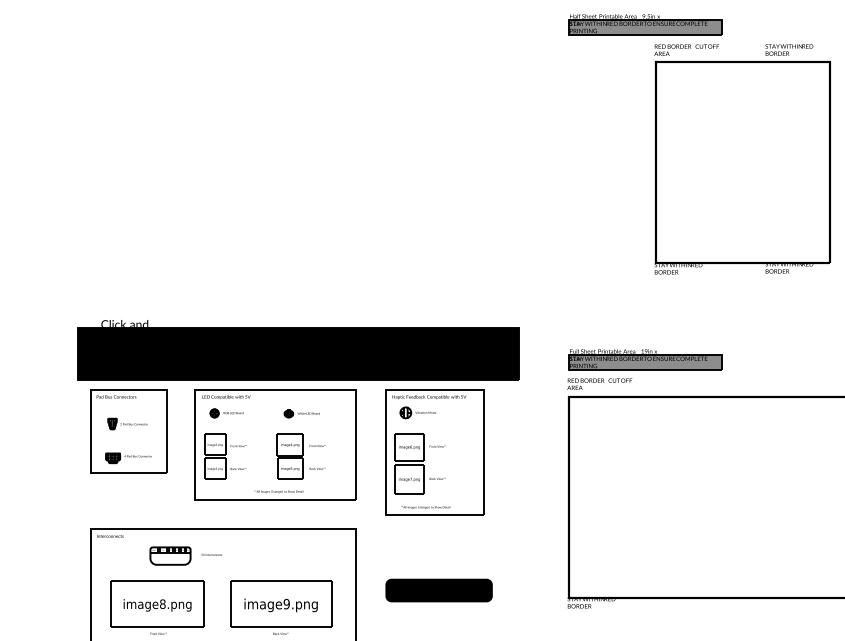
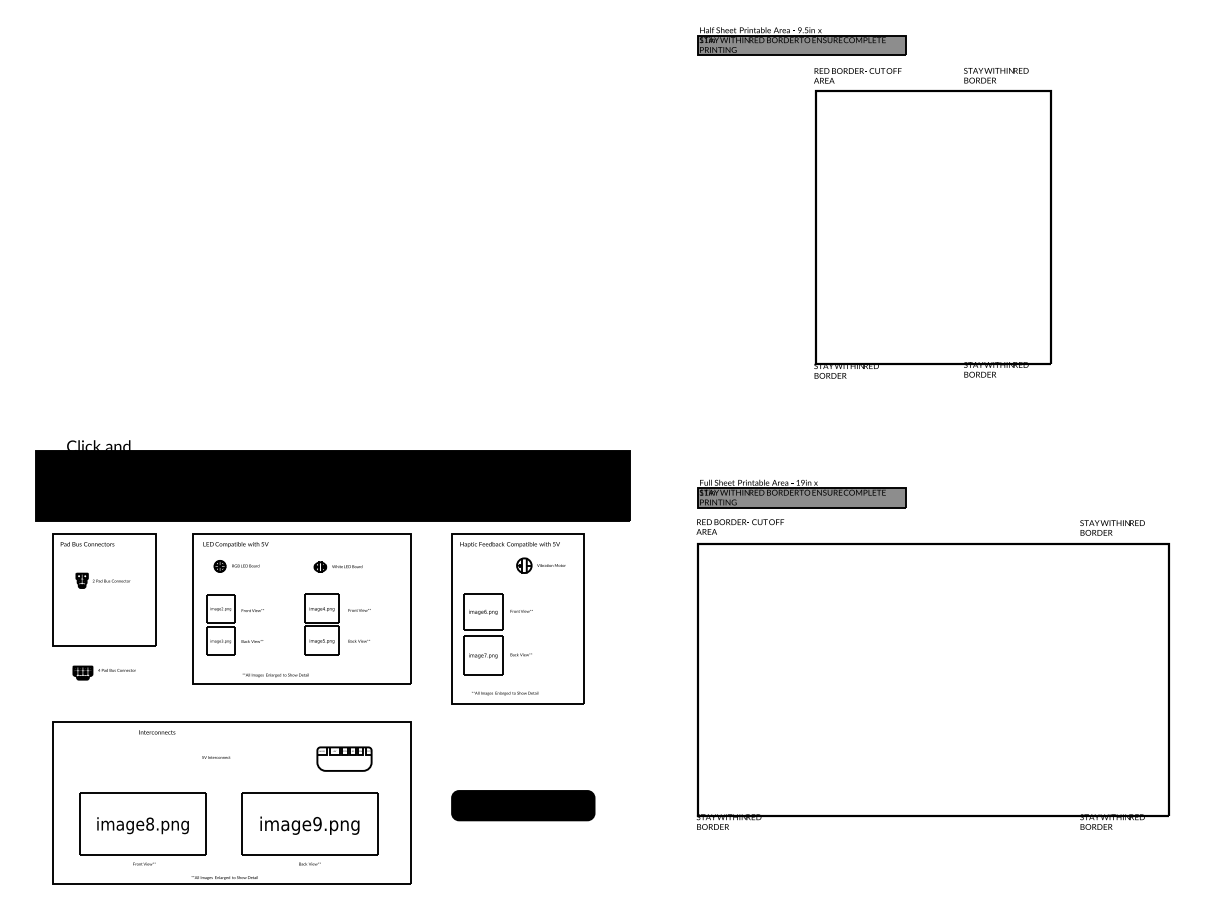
part: (417, 412) -> (540, 565), moved
part: (128, 457) -> (103, 672), moved
text: (278, 491) -> (275, 675), moved
text: (110, 536) -> (157, 732), moved
part: (170, 555) -> (344, 758), moved

